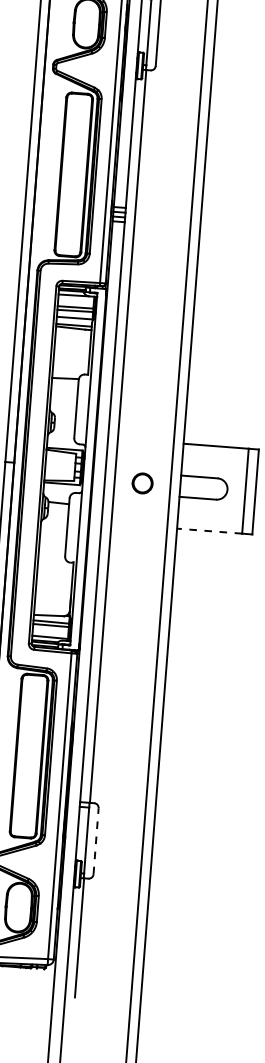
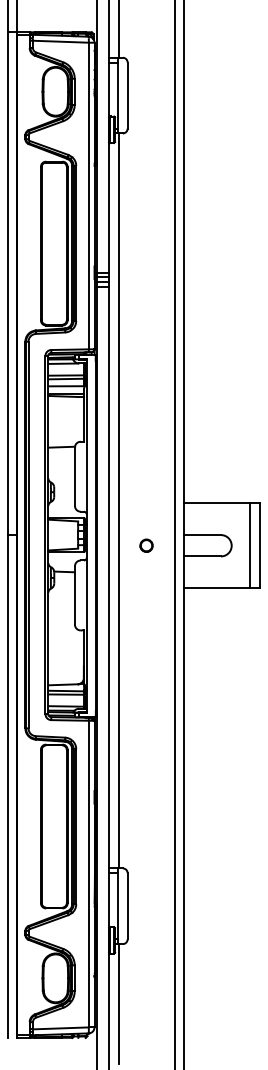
circle: (142, 483) -> (146, 545), size x0.62
line: (210, 531) -> (217, 588), dashed -> solid
line: (96, 840) -> (127, 905), dashed -> solid

